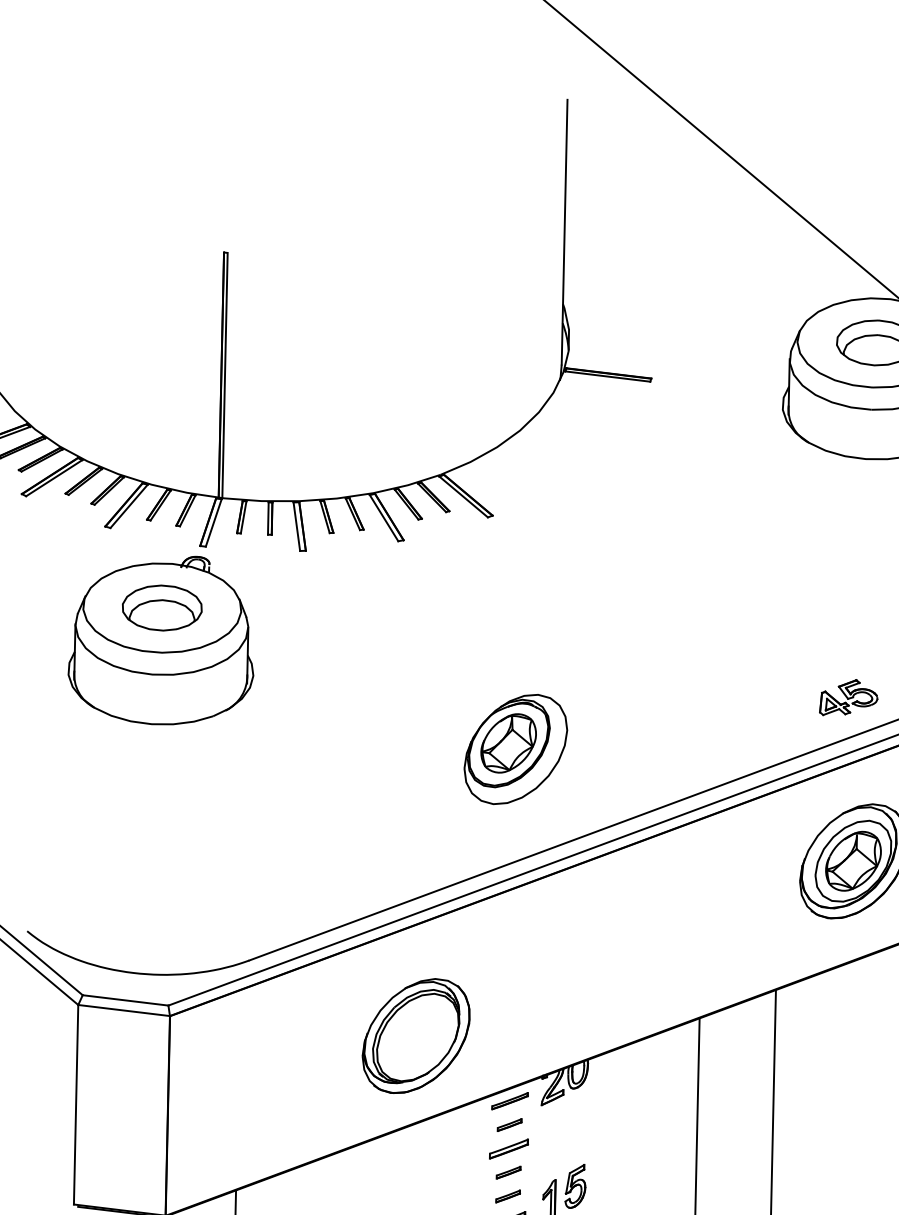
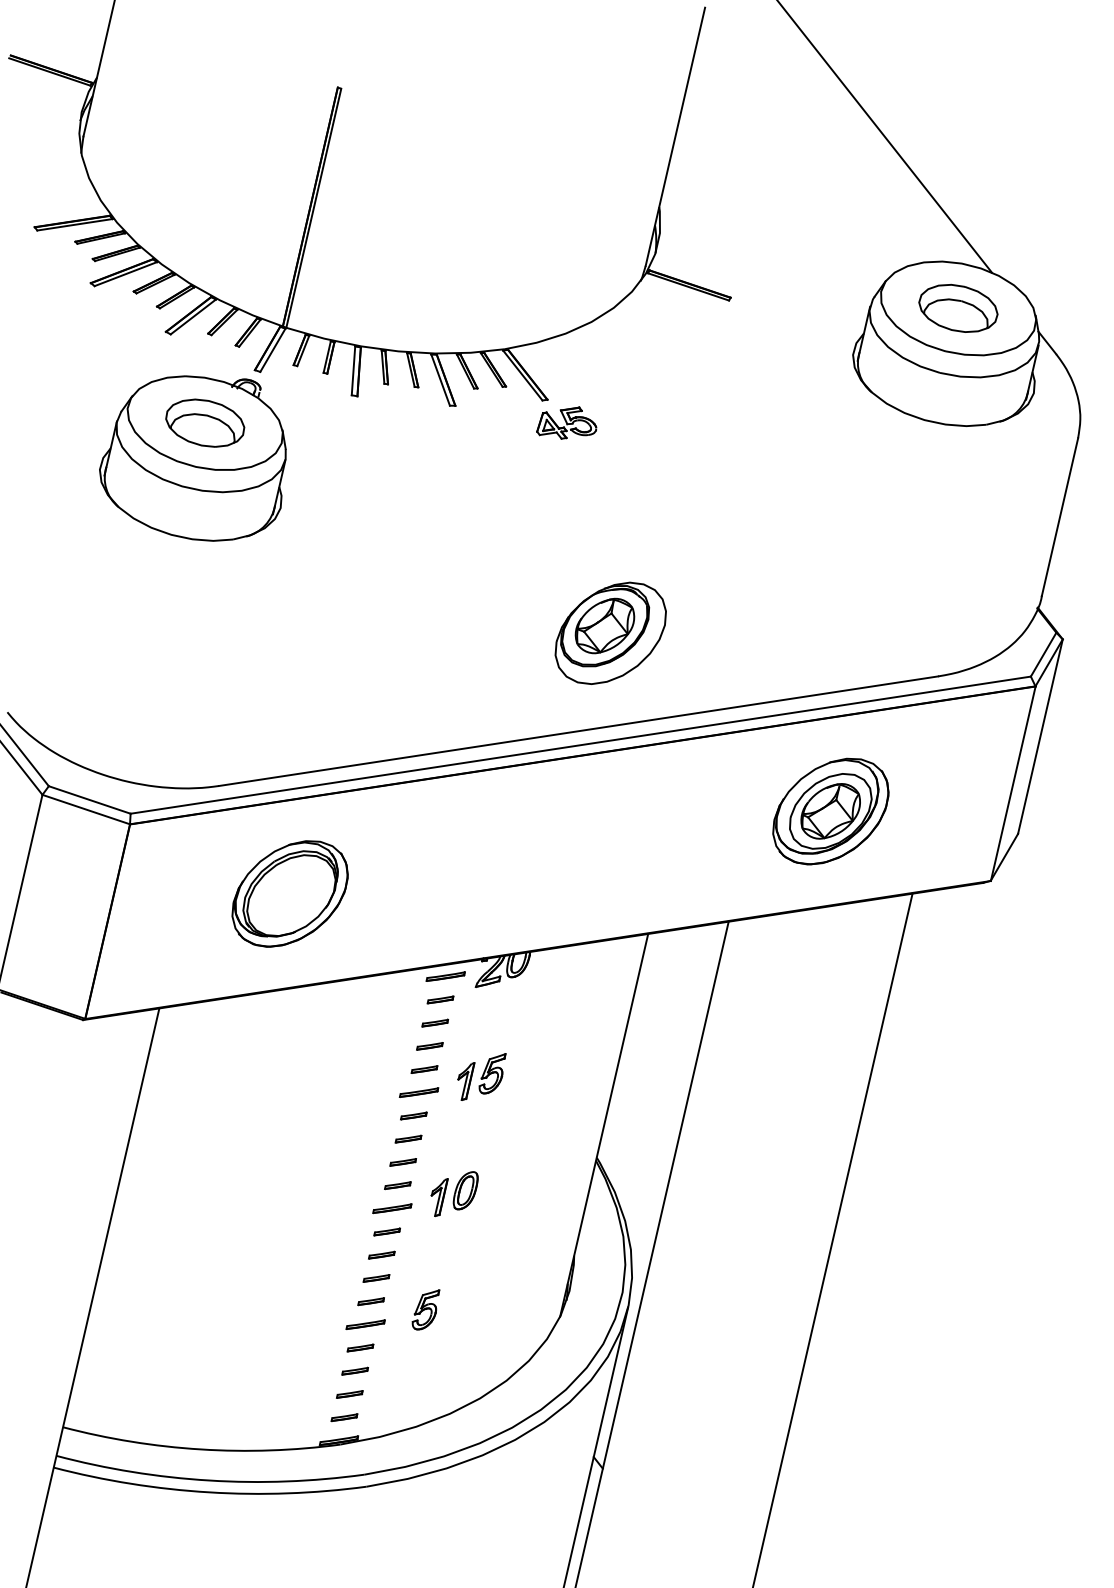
part: (846, 697) -> (566, 422), moved
part: (515, 748) -> (610, 632), moved
part: (415, 1035) -> (289, 893), moved
part: (509, 1148) -> (435, 1022), size x0.62

